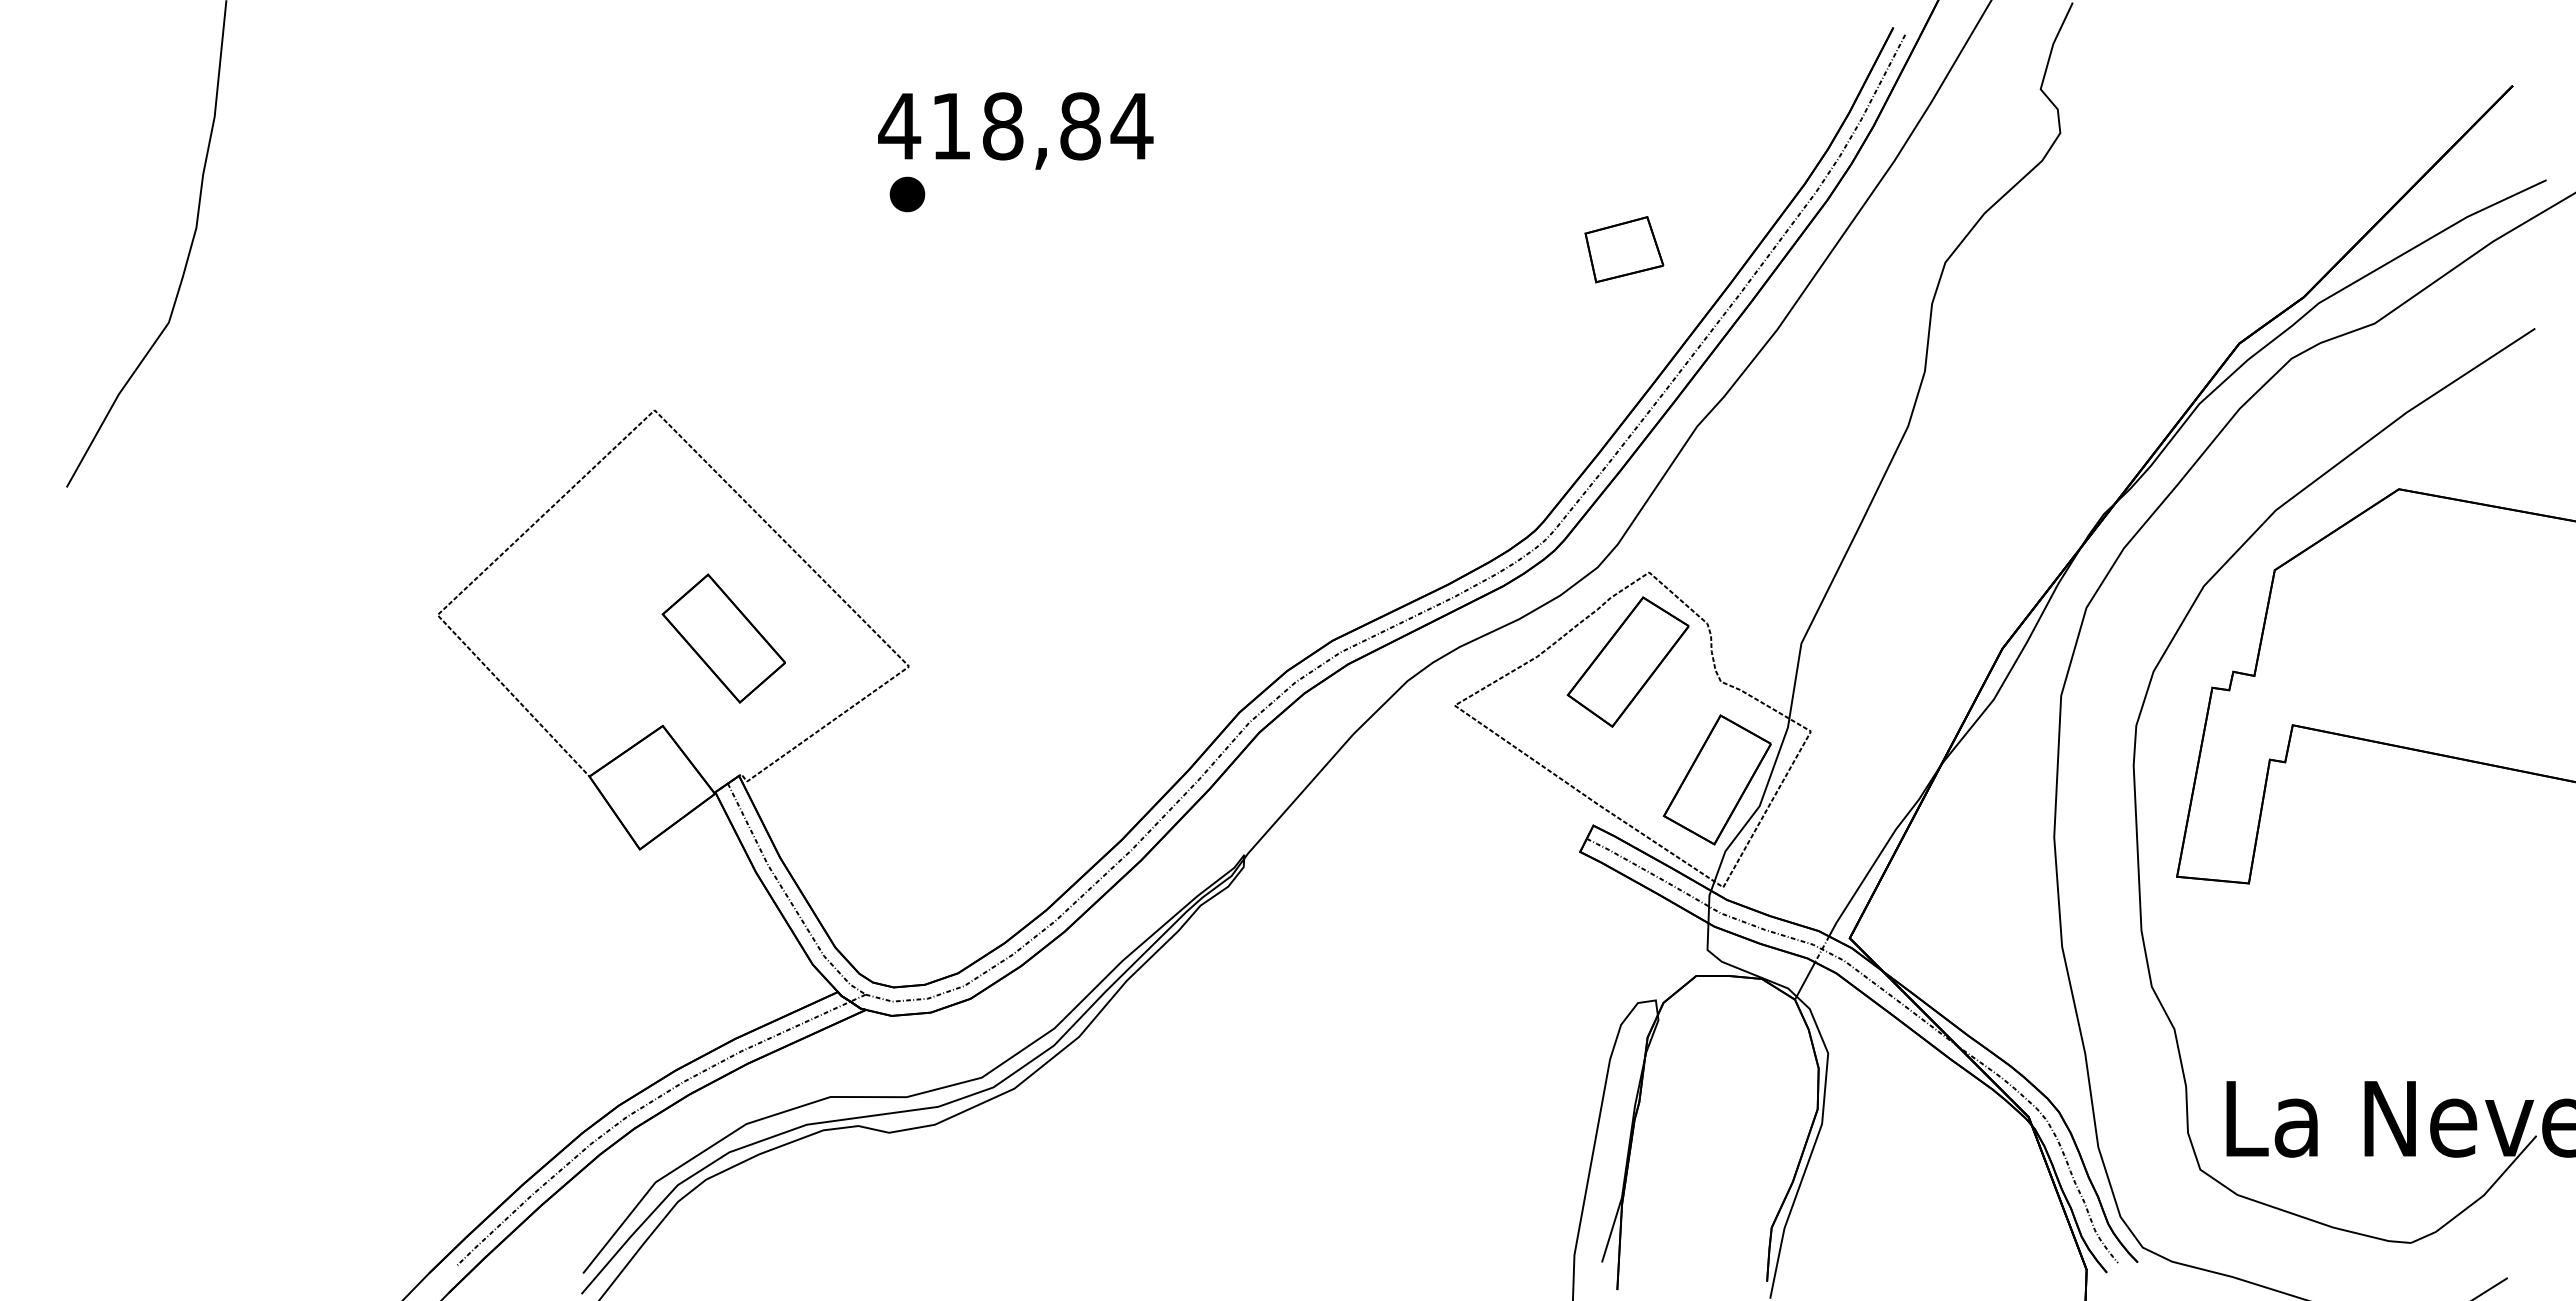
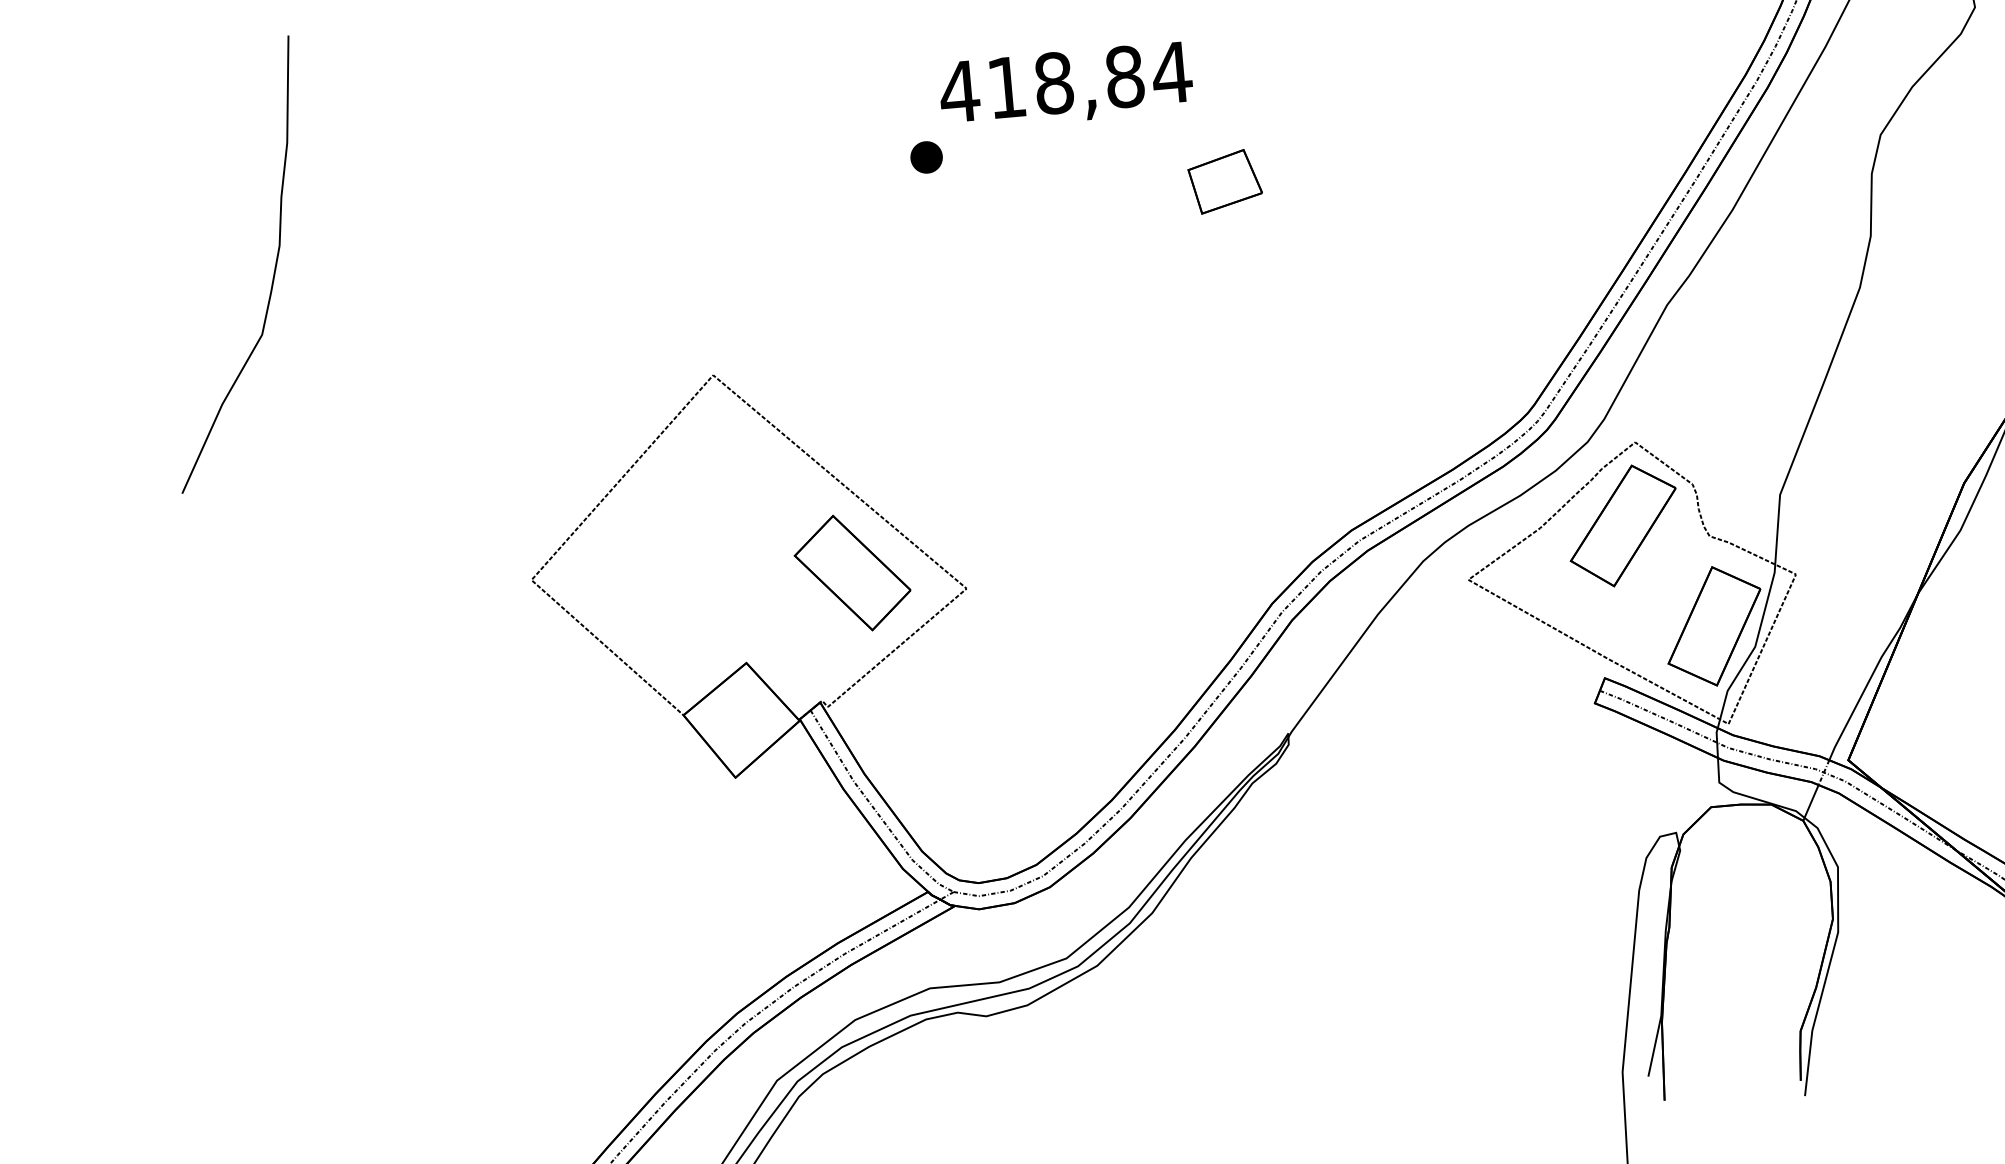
text: (1015, 130) -> (1065, 86), moved
part: (1624, 249) -> (1225, 181), moved
part: (723, 638) -> (852, 573), moved

